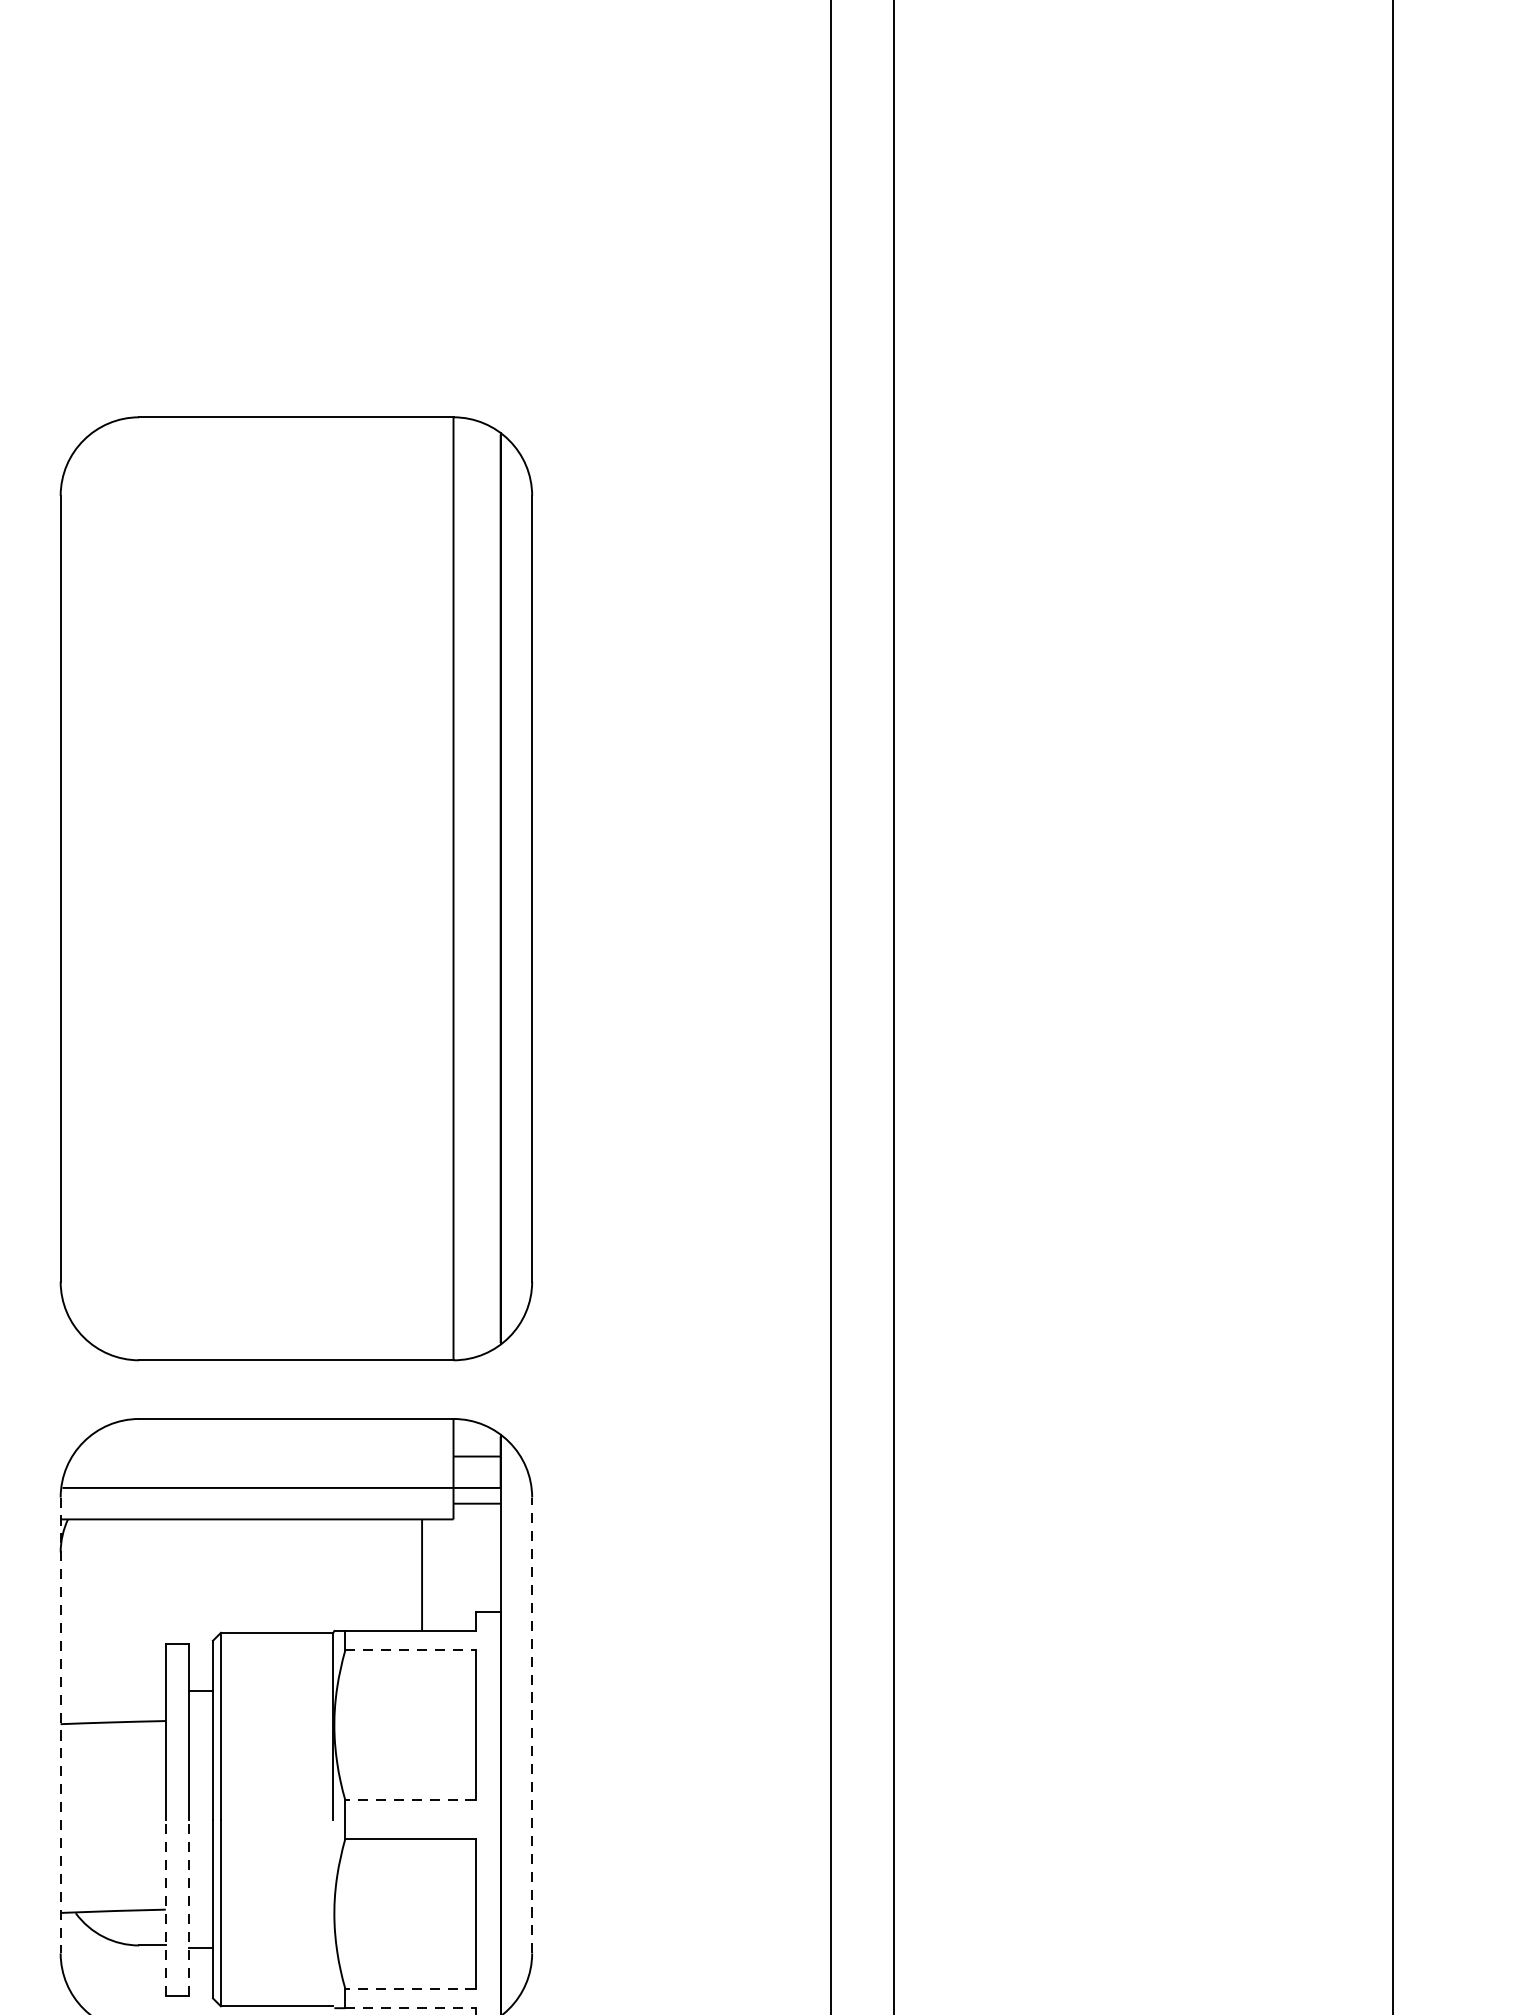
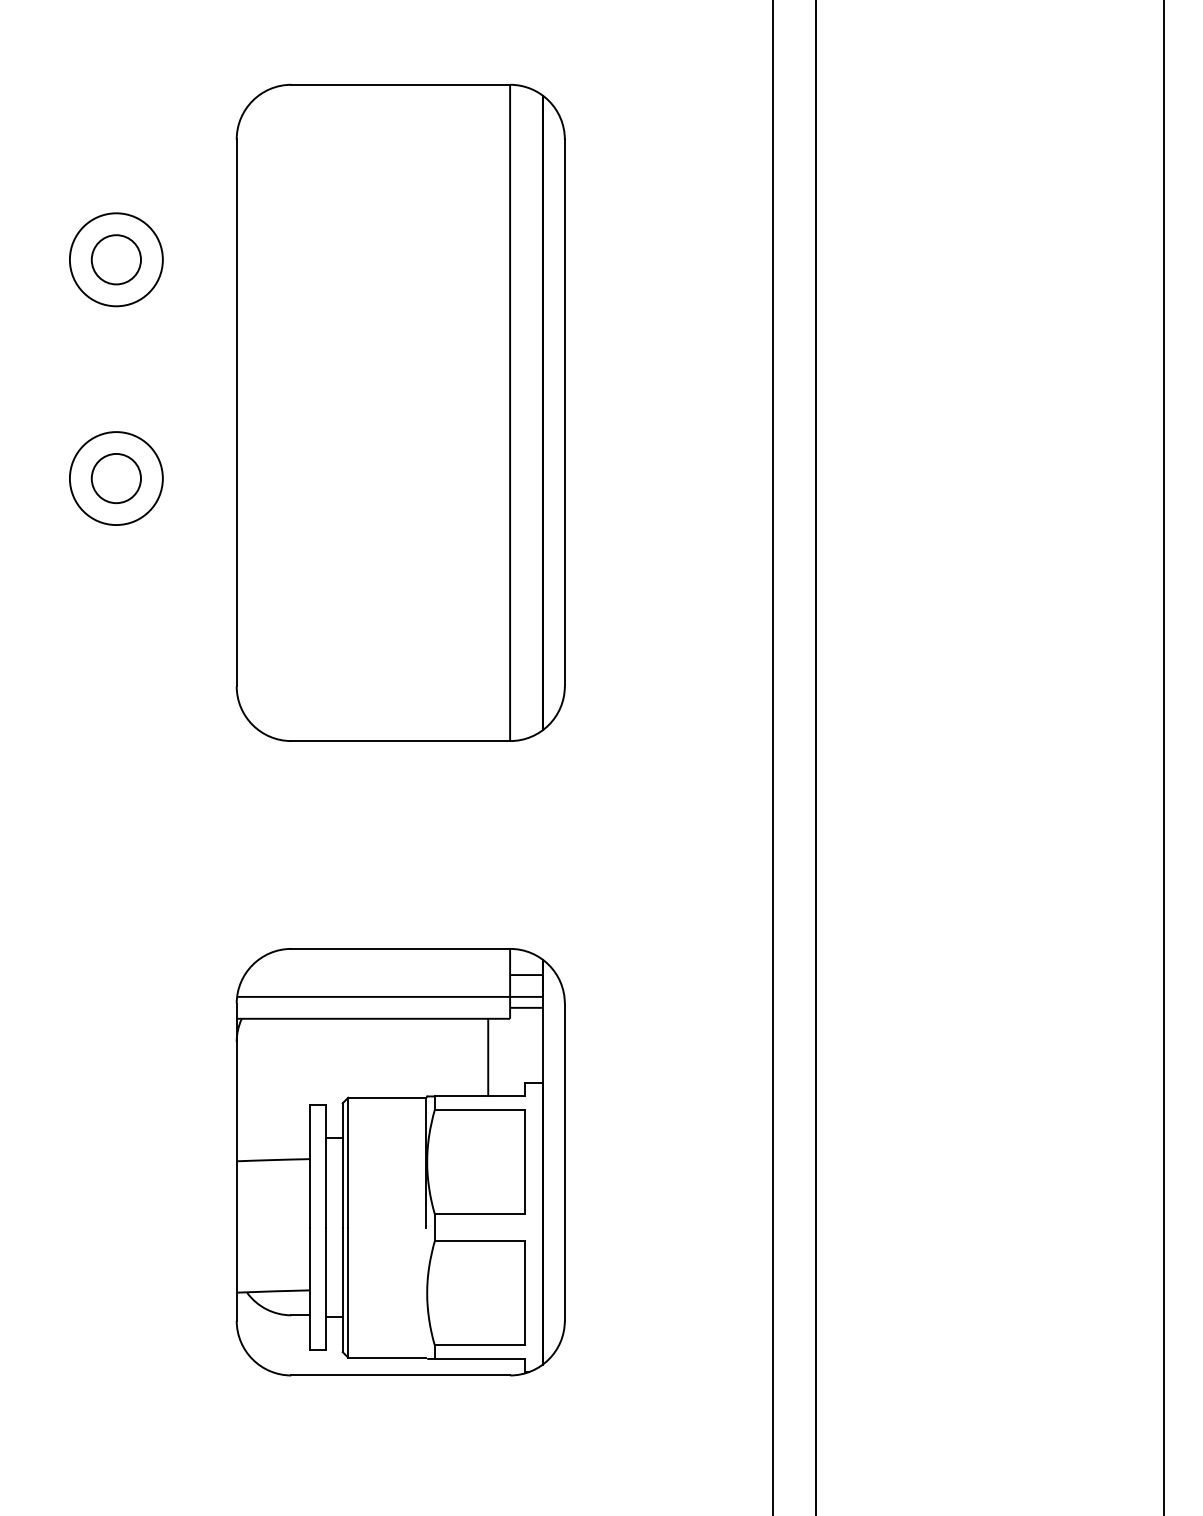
part: (296, 888) -> (400, 412), moved
line: (410, 1651) -> (480, 1110), dashed -> solid
line: (60, 1725) -> (236, 1162), dashed -> solid
line: (531, 1725) -> (564, 1162), dashed -> solid
line: (409, 1800) -> (479, 1214), dashed -> solid
line: (165, 1906) -> (309, 1288), dashed -> solid
line: (189, 1906) -> (326, 1288), dashed -> solid
line: (409, 1988) -> (479, 1345), dashed -> solid
line: (410, 2007) -> (480, 1358), dashed -> solid

